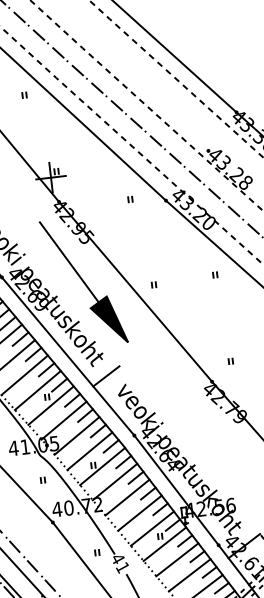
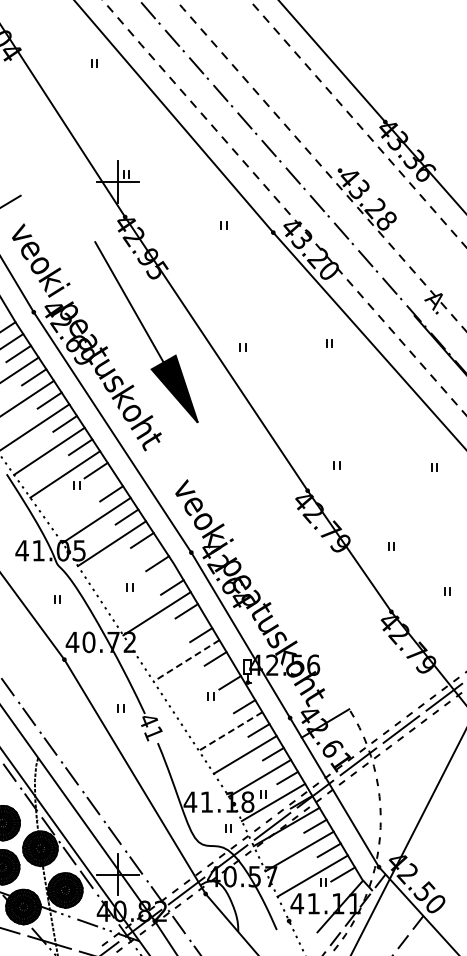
line: (105, 376) -> (161, 465), removed
line: (50, 405) -> (80, 497), removed
line: (90, 450) -> (127, 566), removed
line: (102, 466) -> (142, 590), removed
line: (127, 497) -> (171, 637), removed
line: (139, 512) -> (186, 660), solid -> dashed
line: (151, 528) -> (200, 684), removed
line: (164, 543) -> (215, 707), removed
line: (177, 559) -> (230, 731), solid -> dashed

